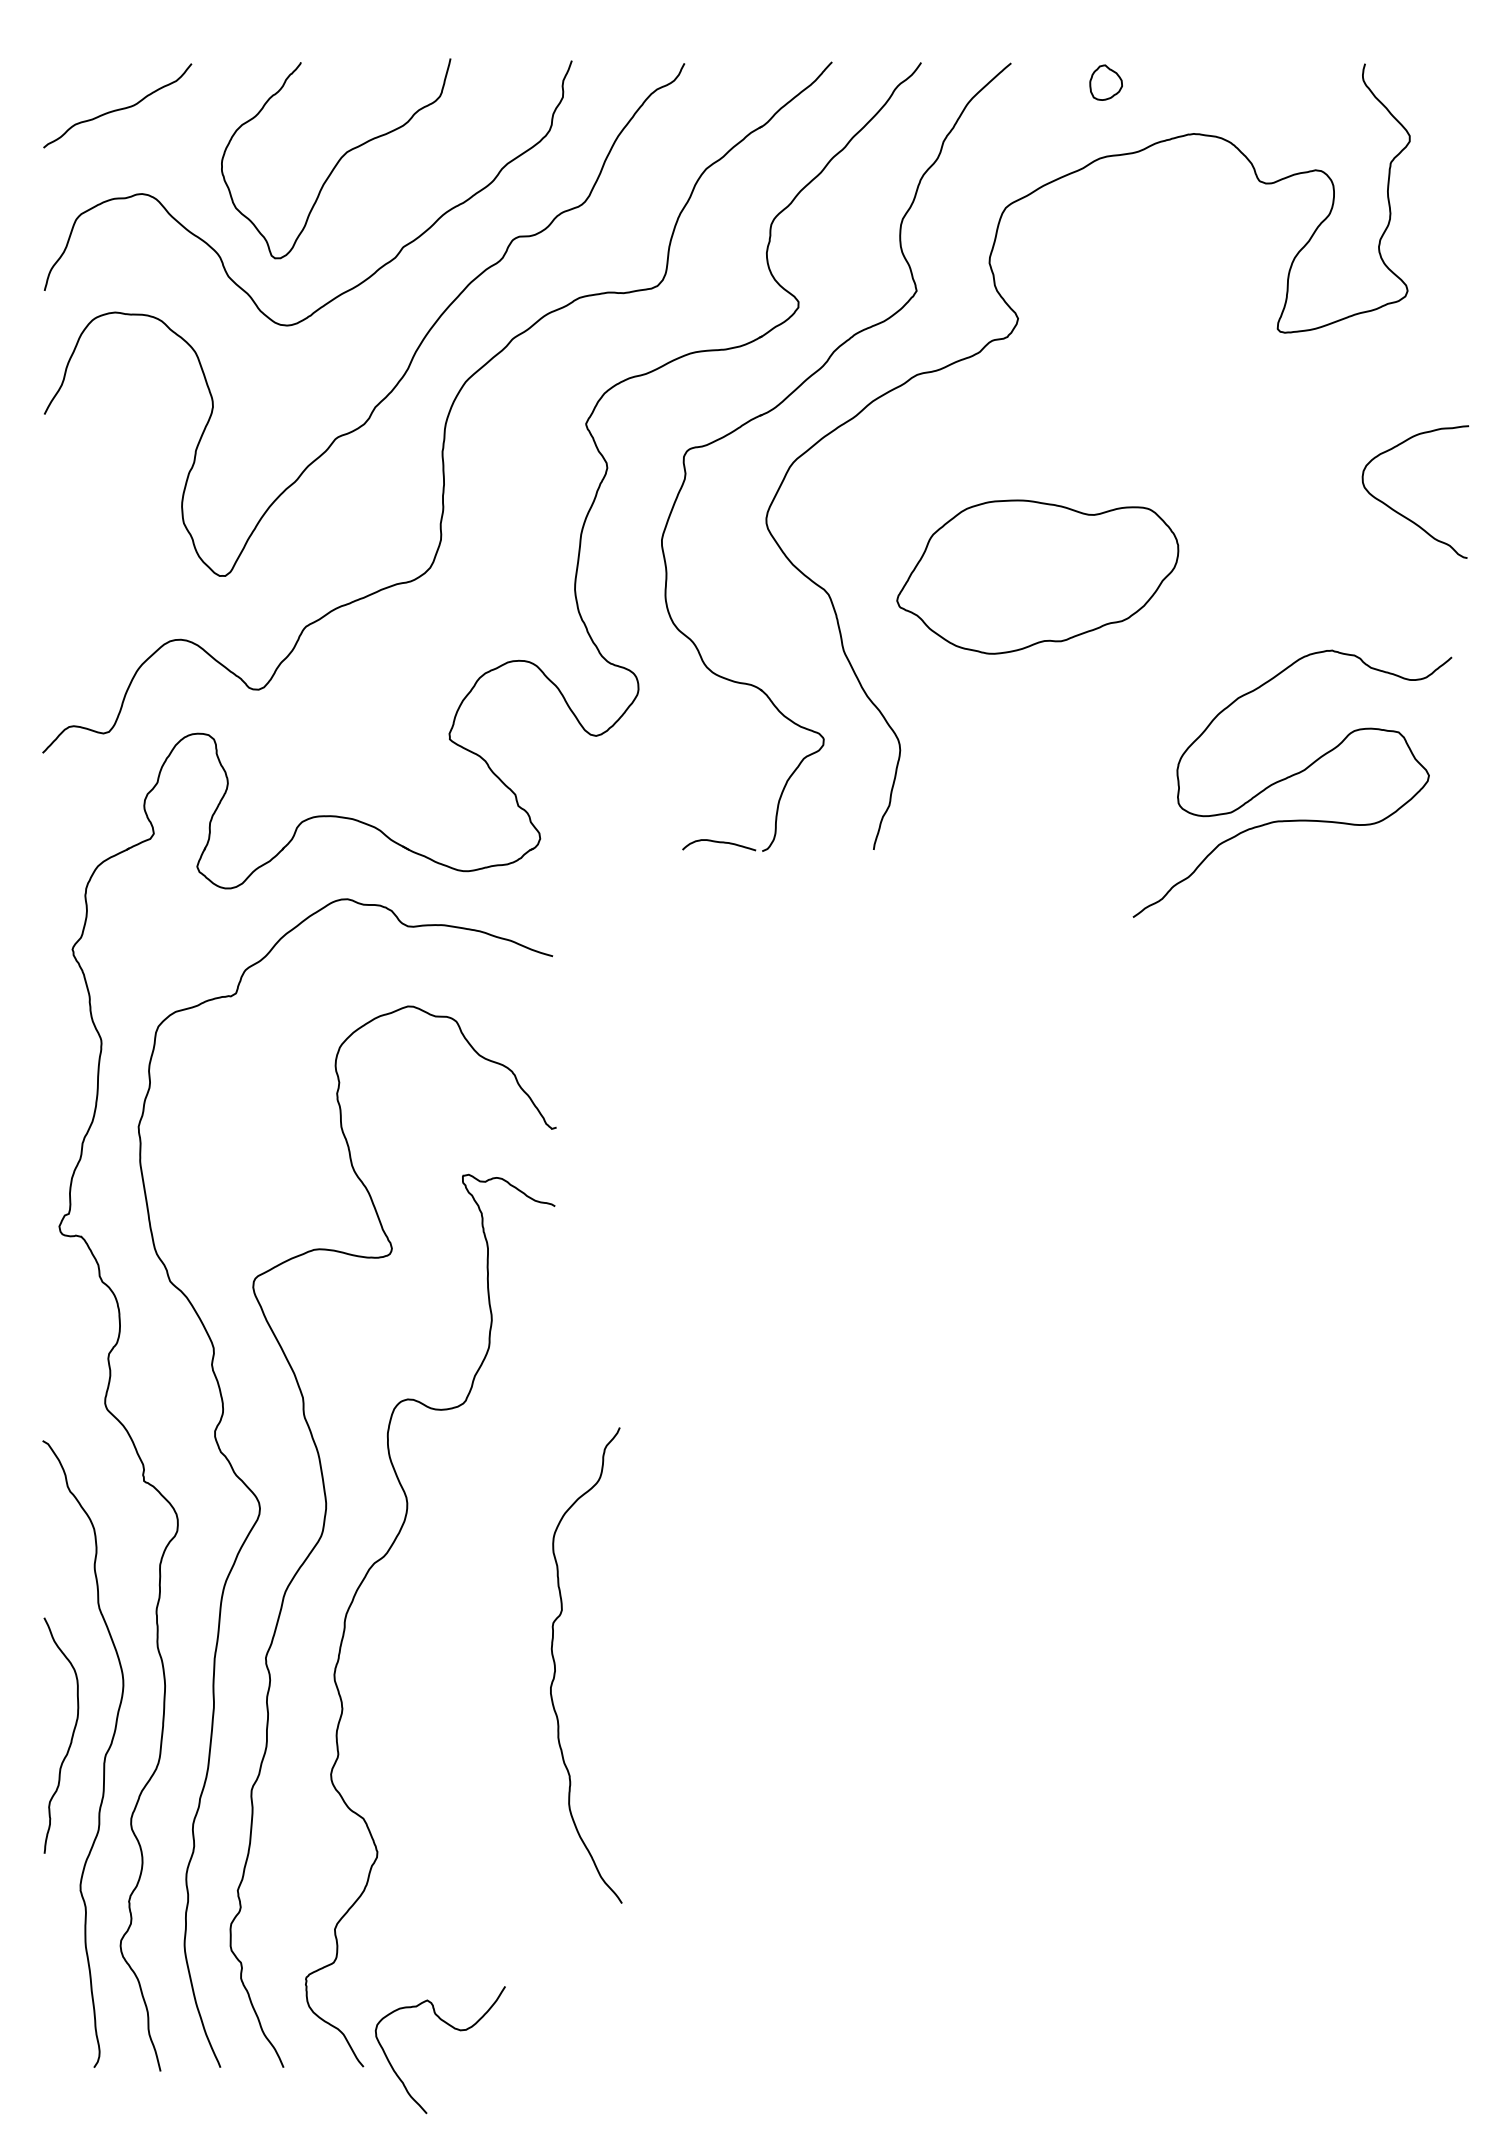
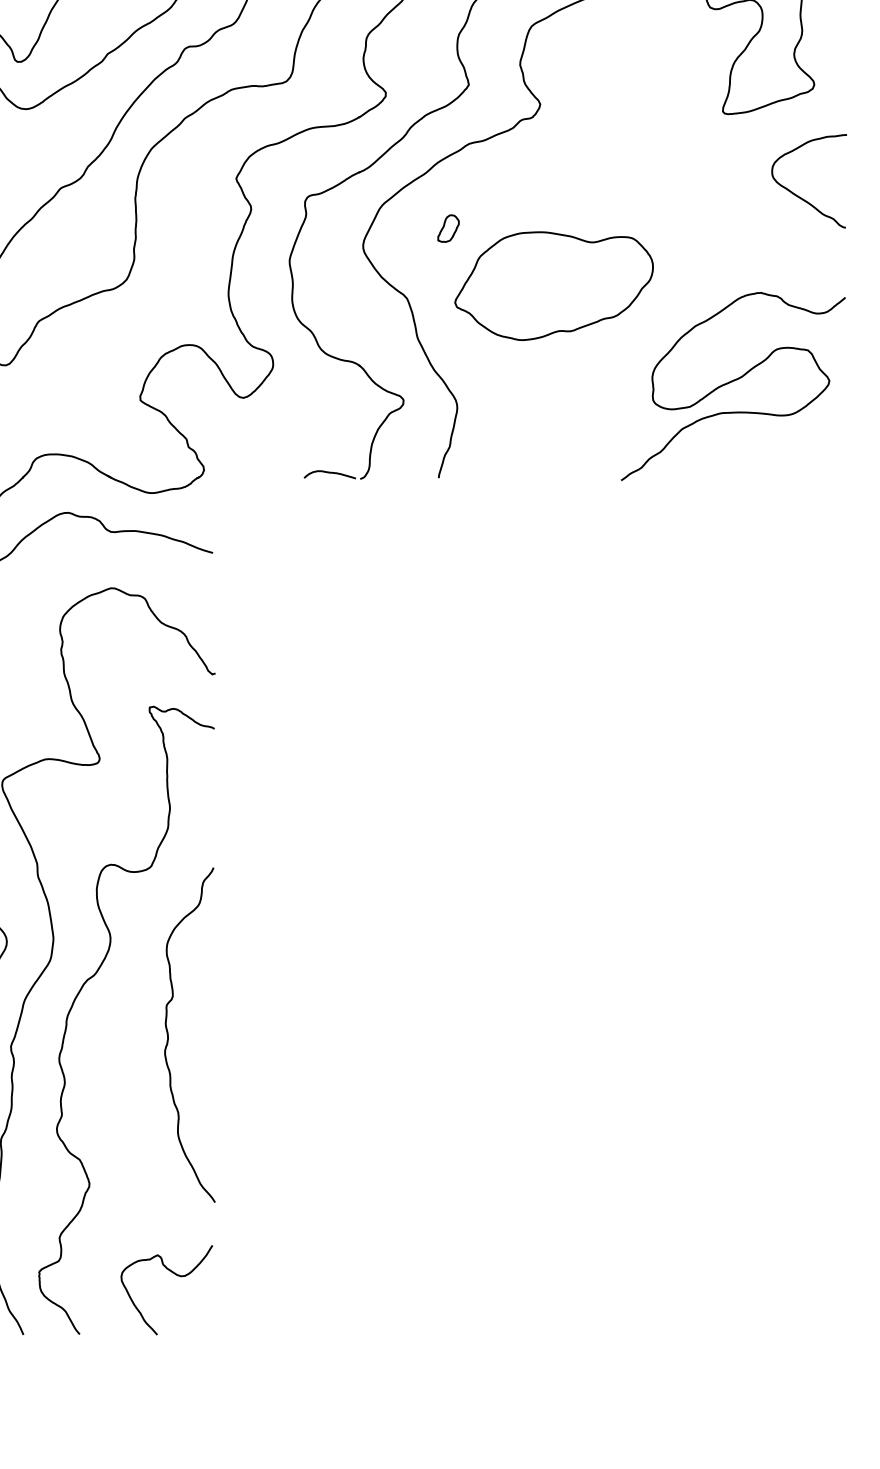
part: (887, 495) -> (448, 228), added
curve: (1399, 512) -> (798, 195), moved
curve: (1290, 777) -> (731, 382), moved
curve: (555, 1665) -> (168, 1035), moved
curve: (454, 2029) -> (176, 1275), moved

